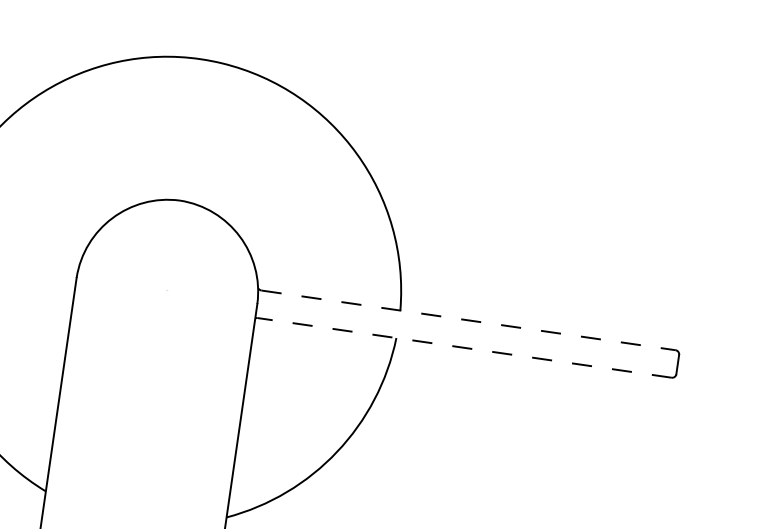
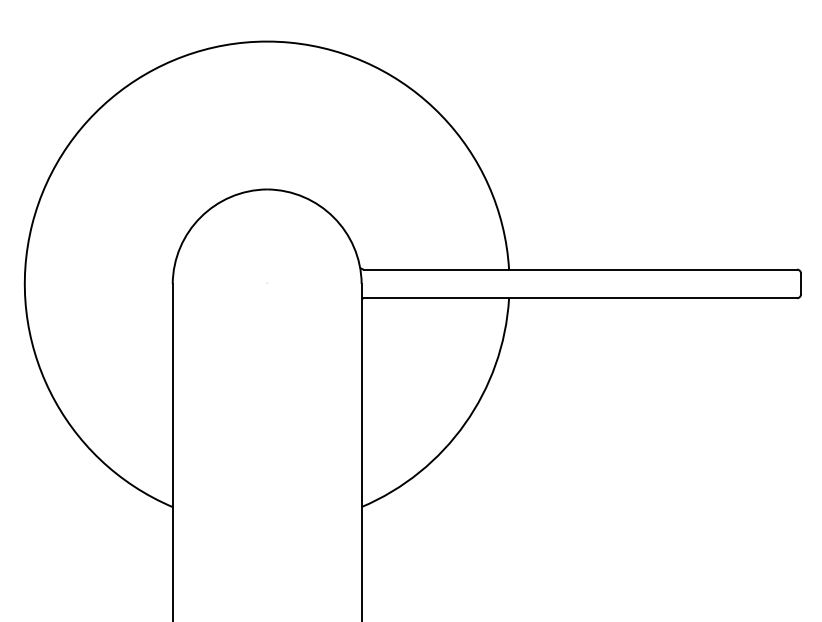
line: (468, 320) -> (580, 269), dashed -> solid
line: (464, 348) -> (580, 298), dashed -> solid

